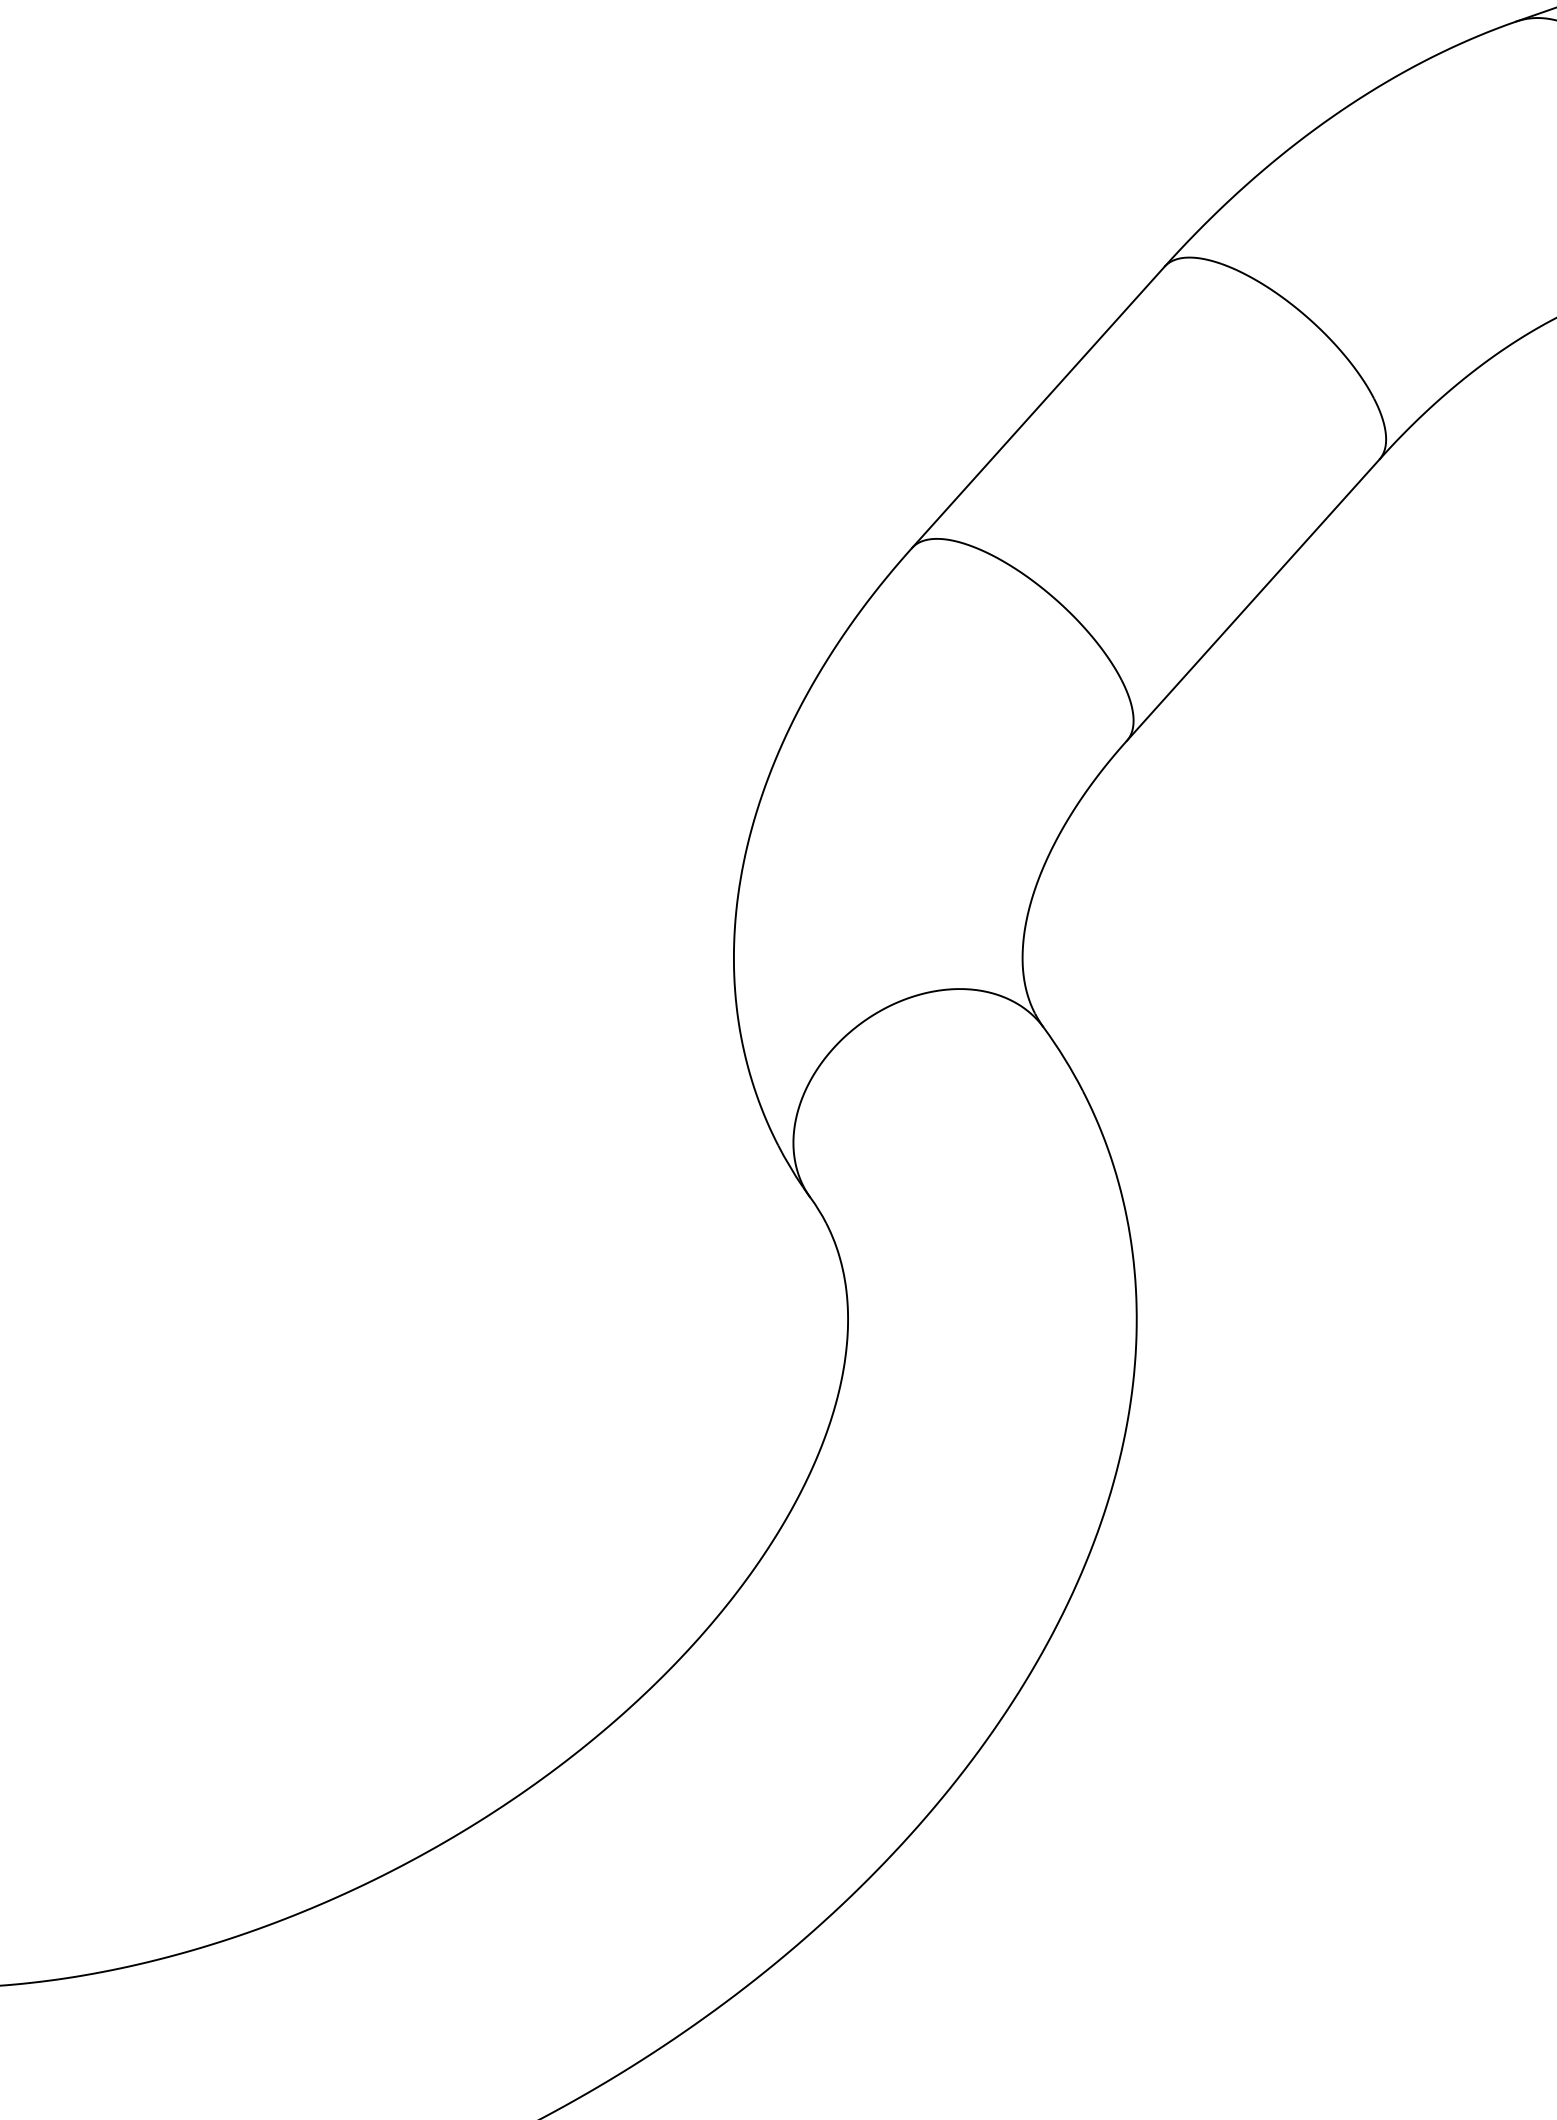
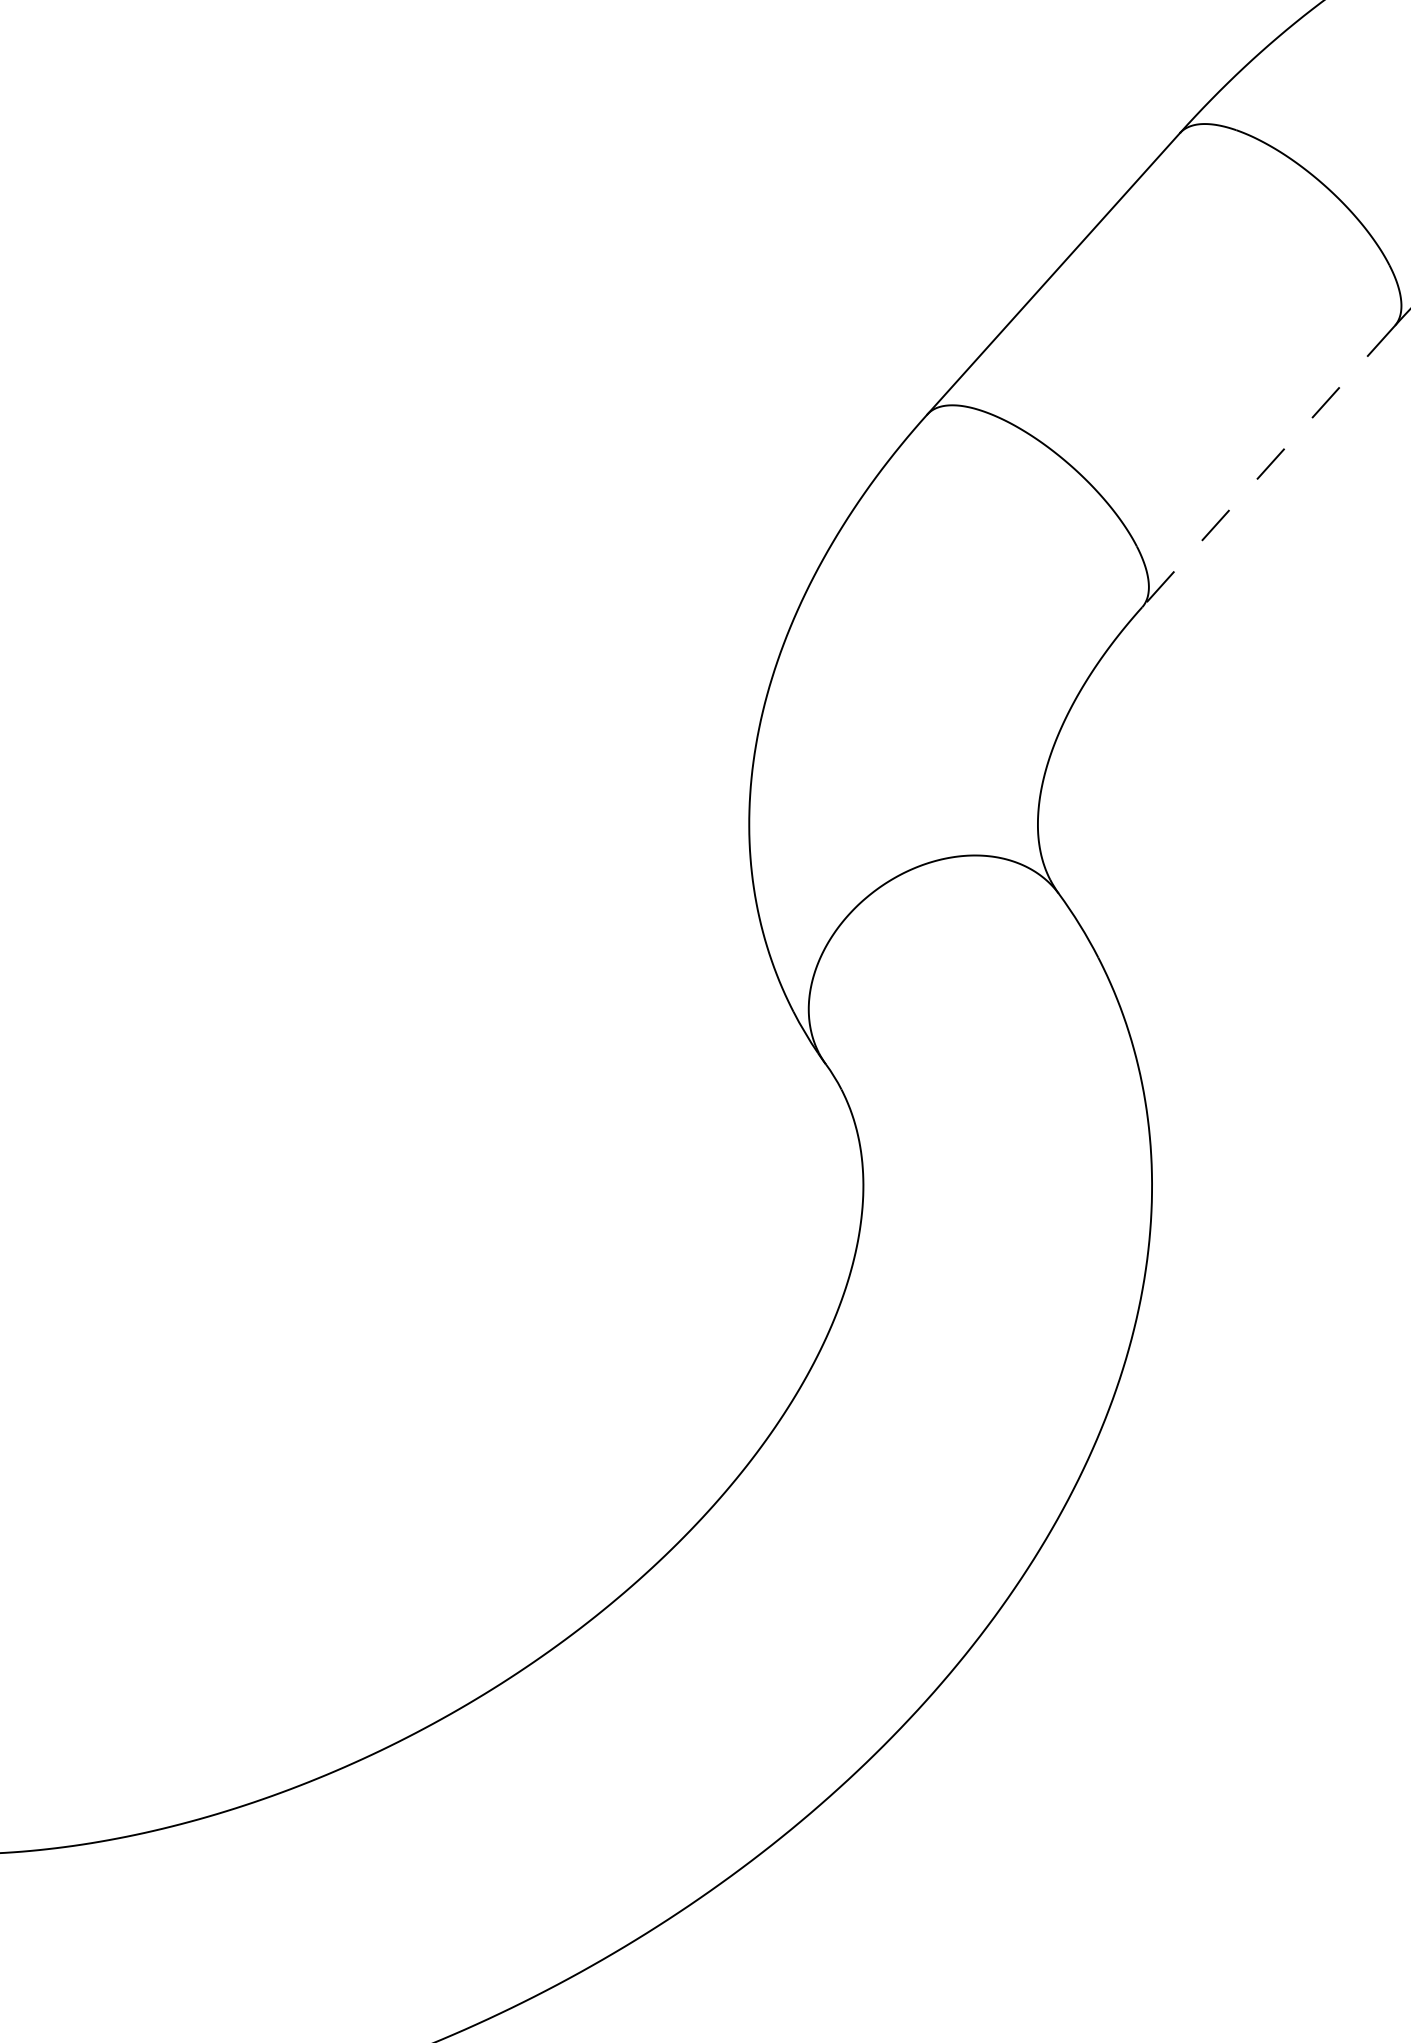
line: (1252, 600) -> (1267, 466), solid -> dashed

